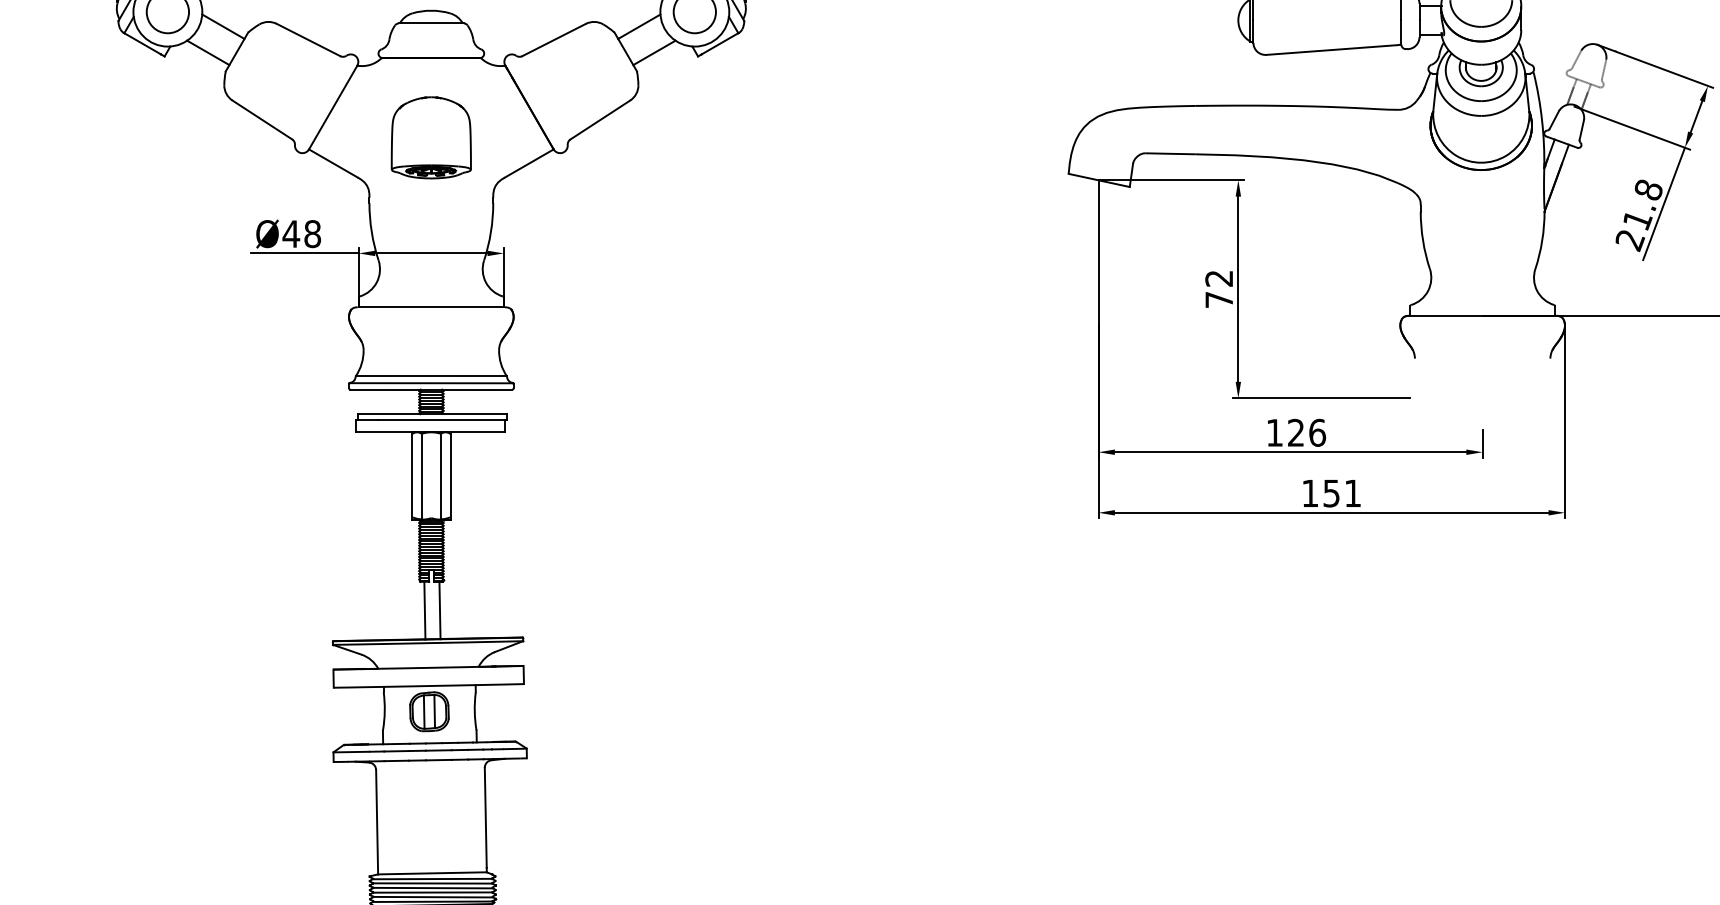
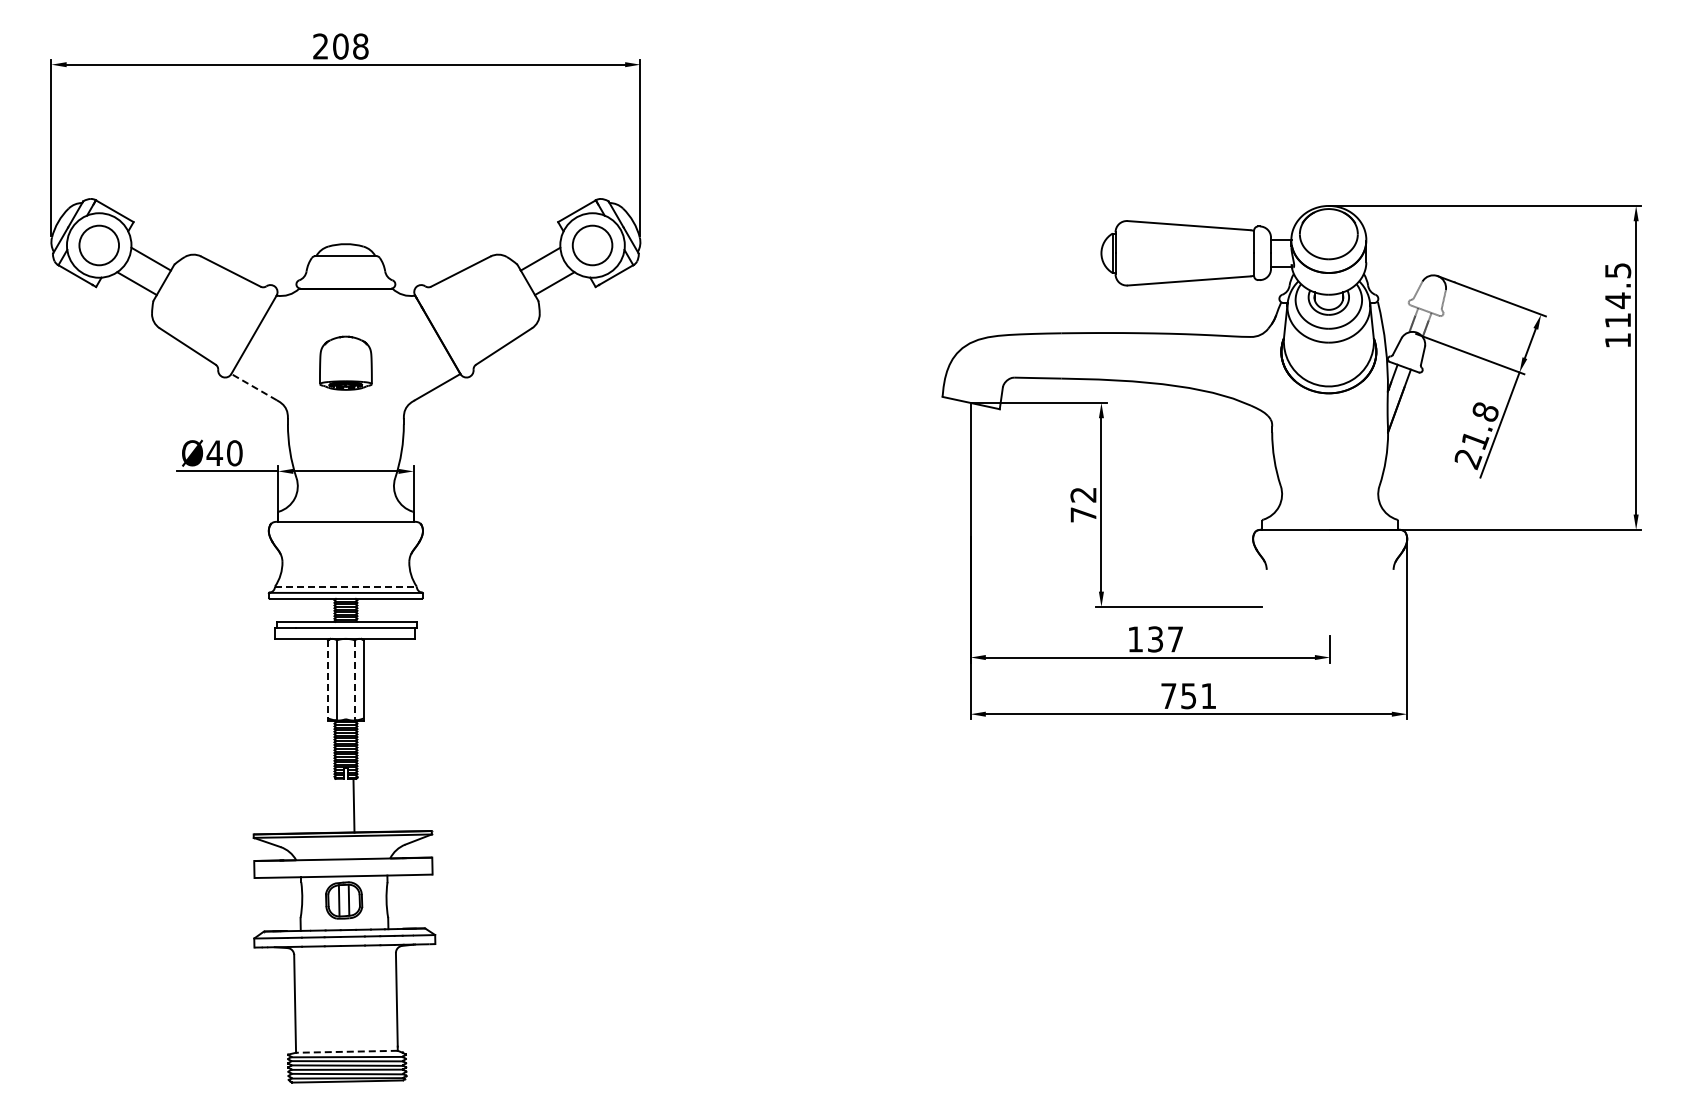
part: (430, 138) -> (345, 363), size x0.7
line: (332, 162) -> (253, 386), solid -> dashed
text: (312, 234) -> (234, 453), Ø48 -> Ø40
line: (430, 376) -> (345, 586), solid -> dashed
text: (1306, 432) -> (1165, 639), 126 -> 137
line: (411, 476) -> (327, 680), solid -> dashed
line: (440, 476) -> (354, 680), solid -> dashed
text: (1309, 492) -> (1168, 695), 151 -> 751
line: (424, 610) -> (339, 805), removed
line: (432, 873) -> (346, 1051), solid -> dashed

